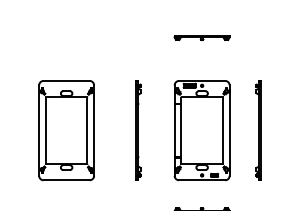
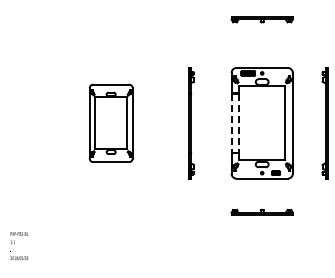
part: (65, 130) -> (110, 123), size x0.7
line: (174, 130) -> (231, 123), solid -> dashed
line: (180, 130) -> (238, 123), solid -> dashed

